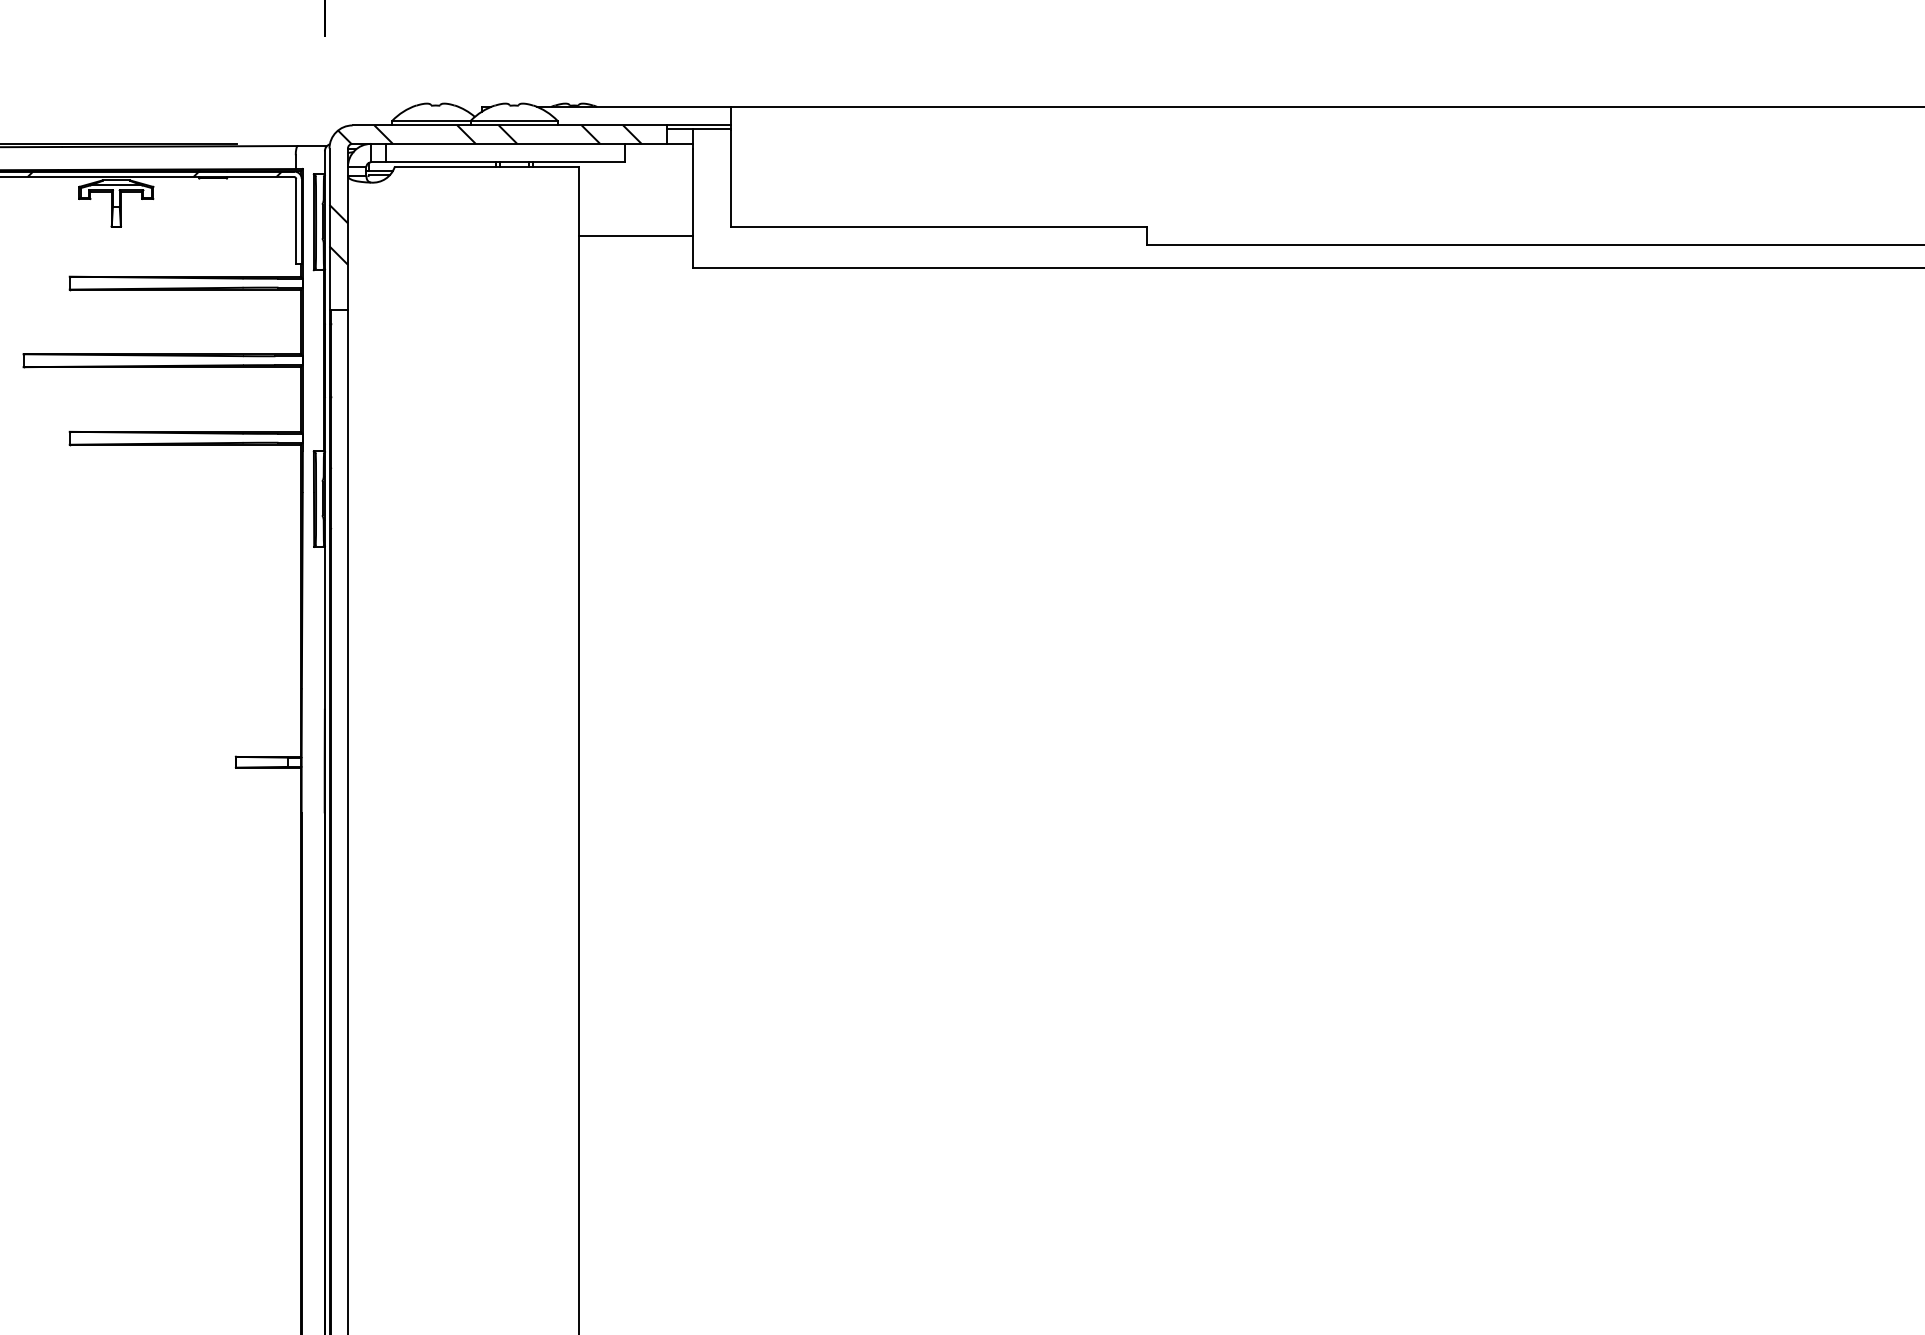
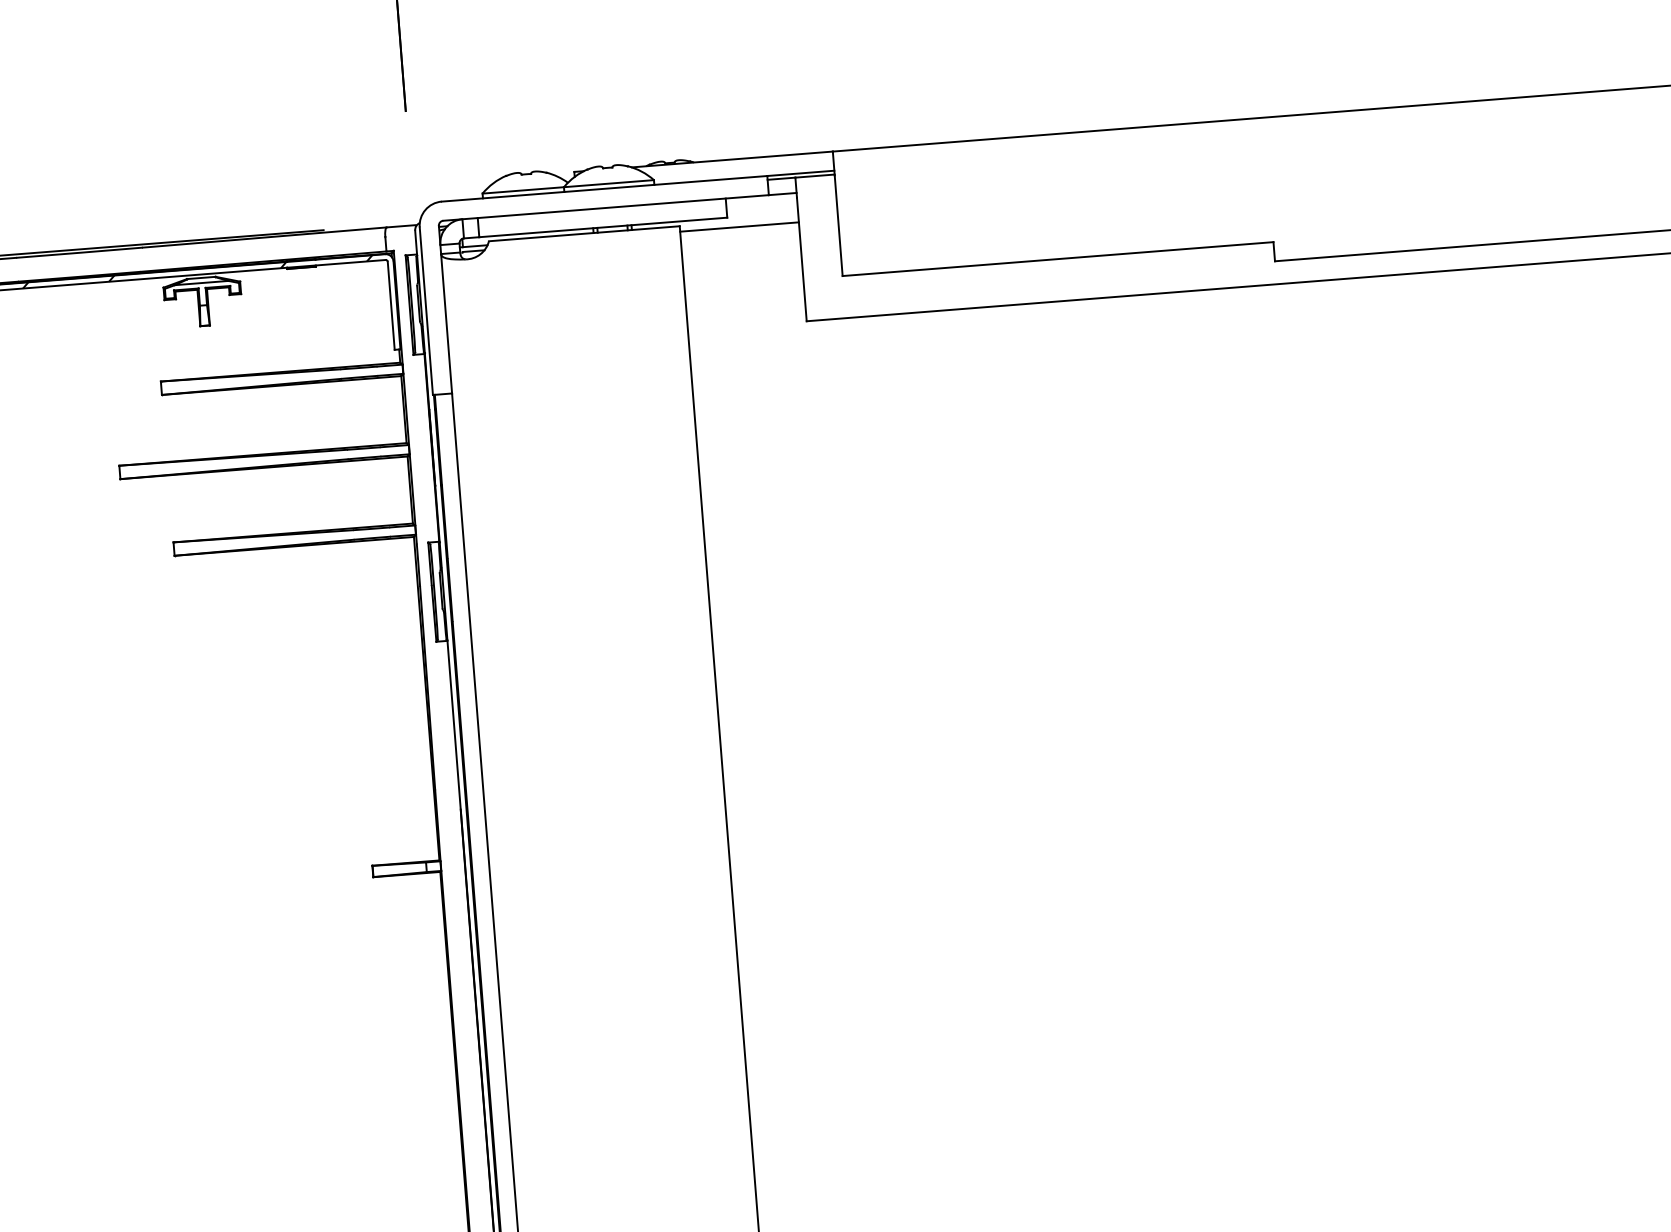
hatch: (485, 194) -> (585, 262), removed
line: (635, 236) -> (739, 227), moved

